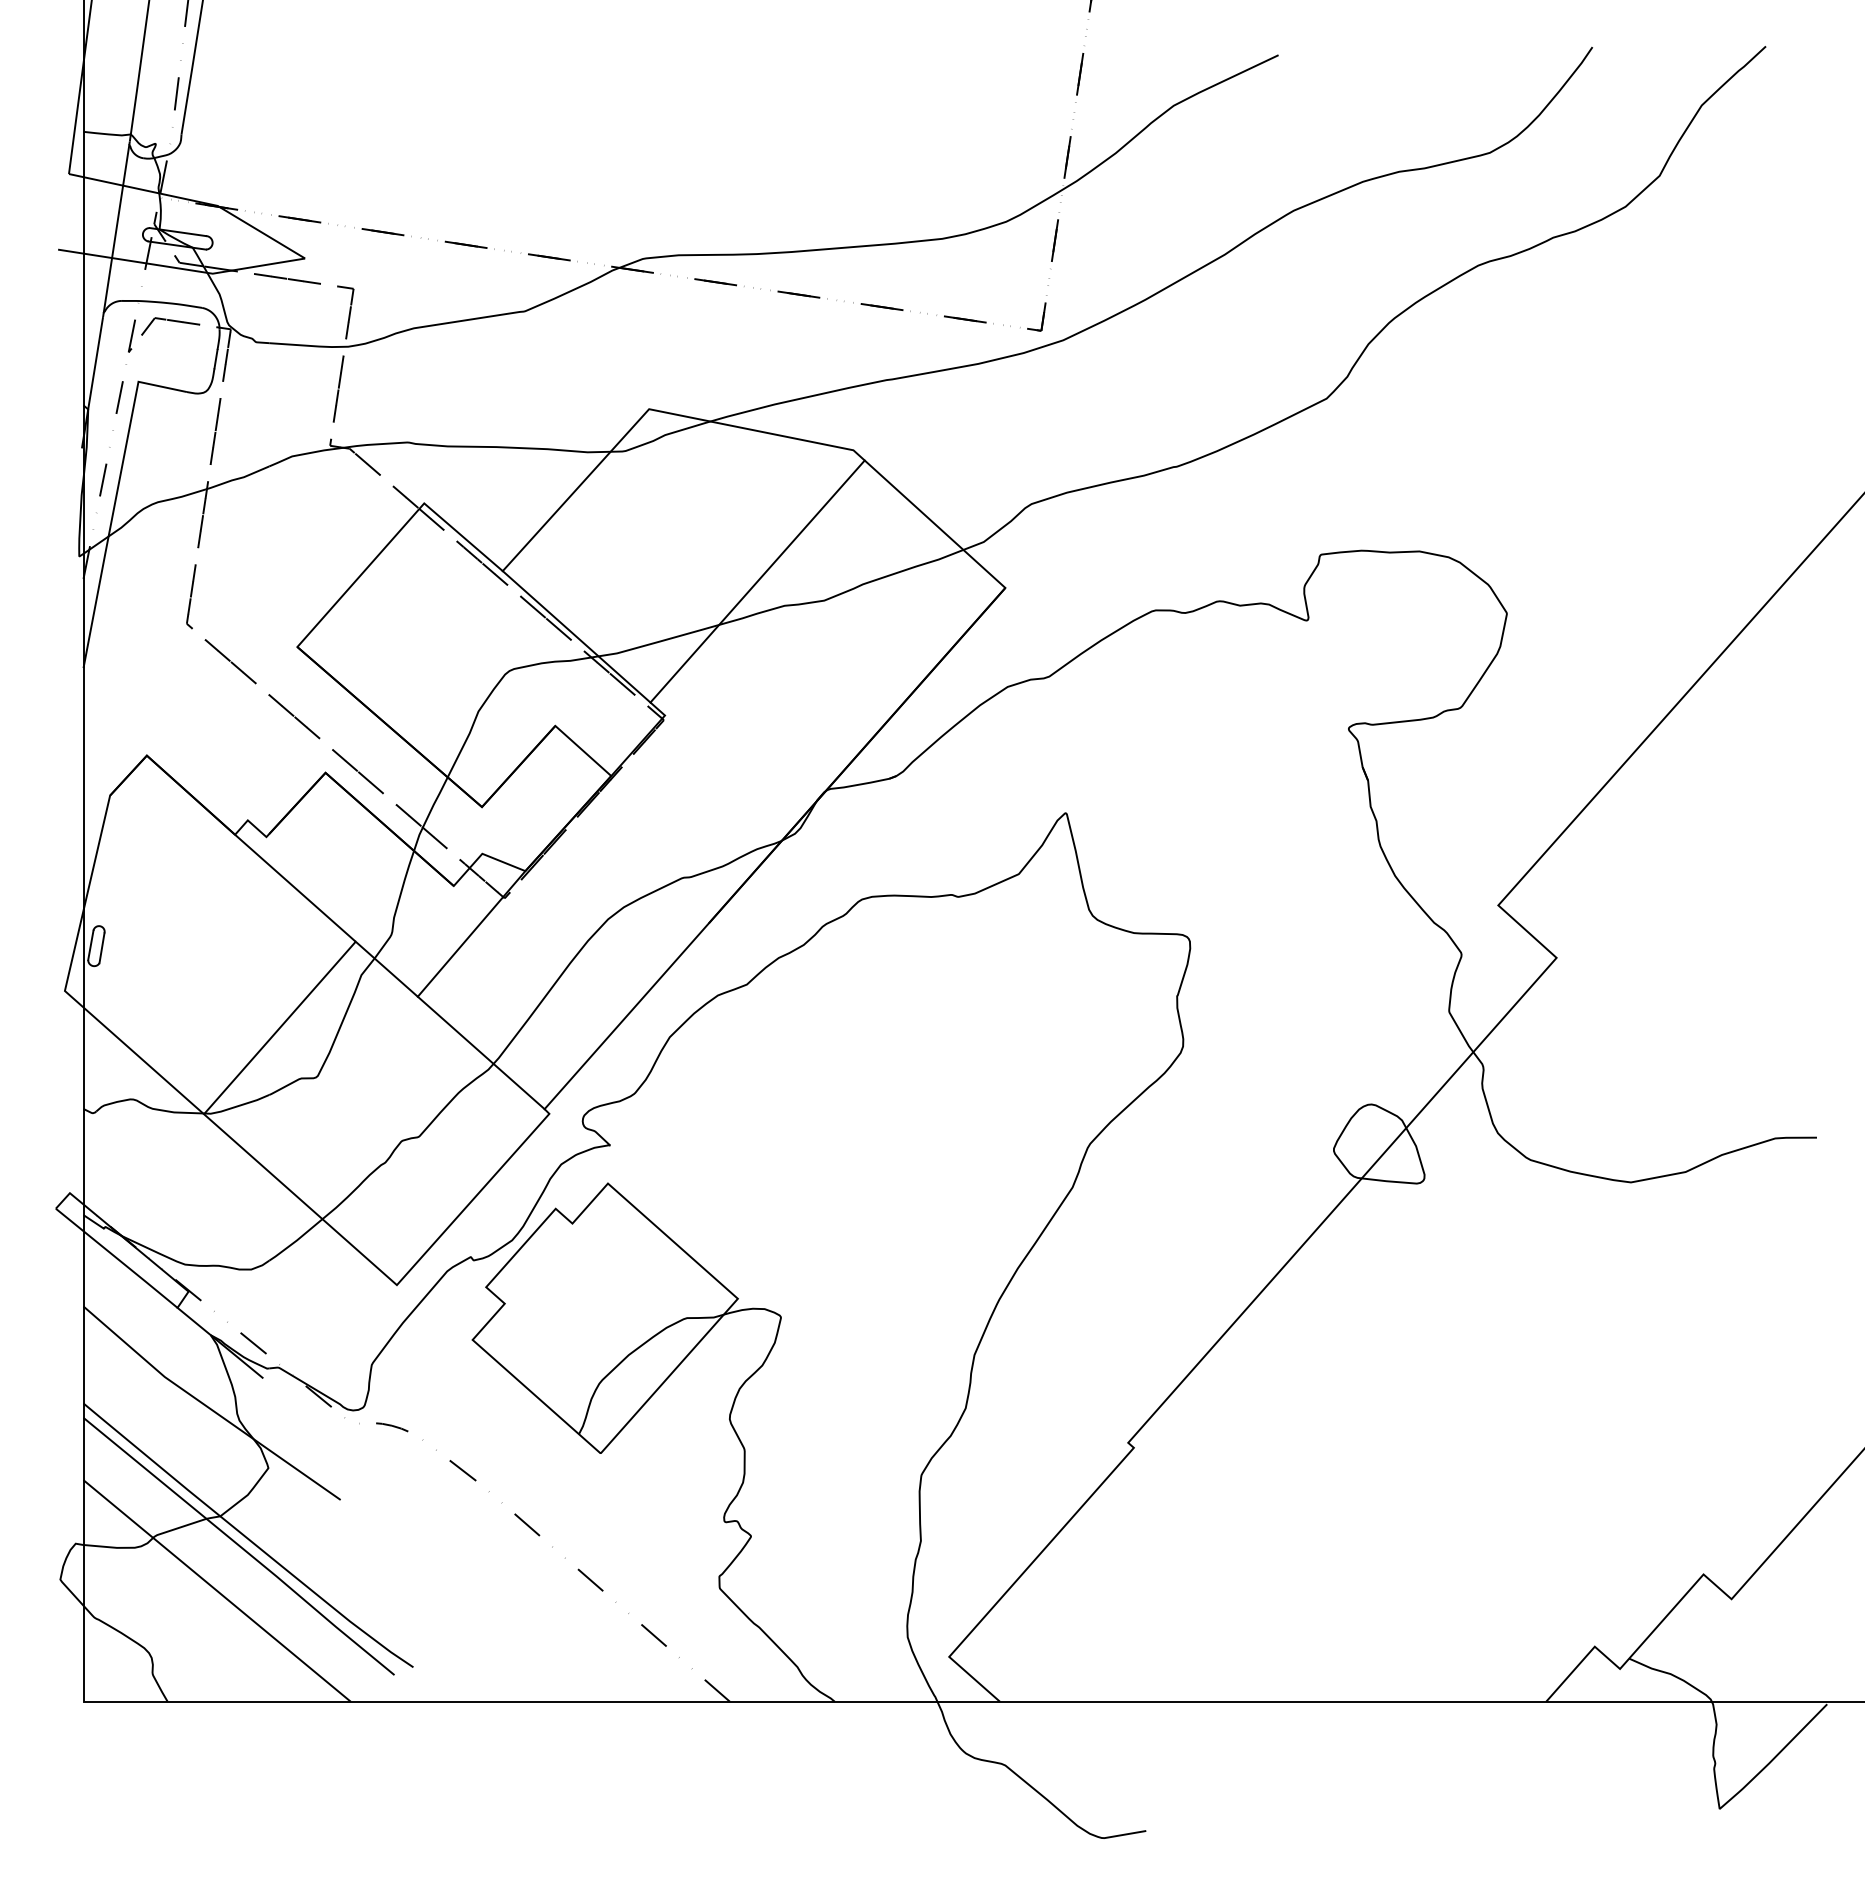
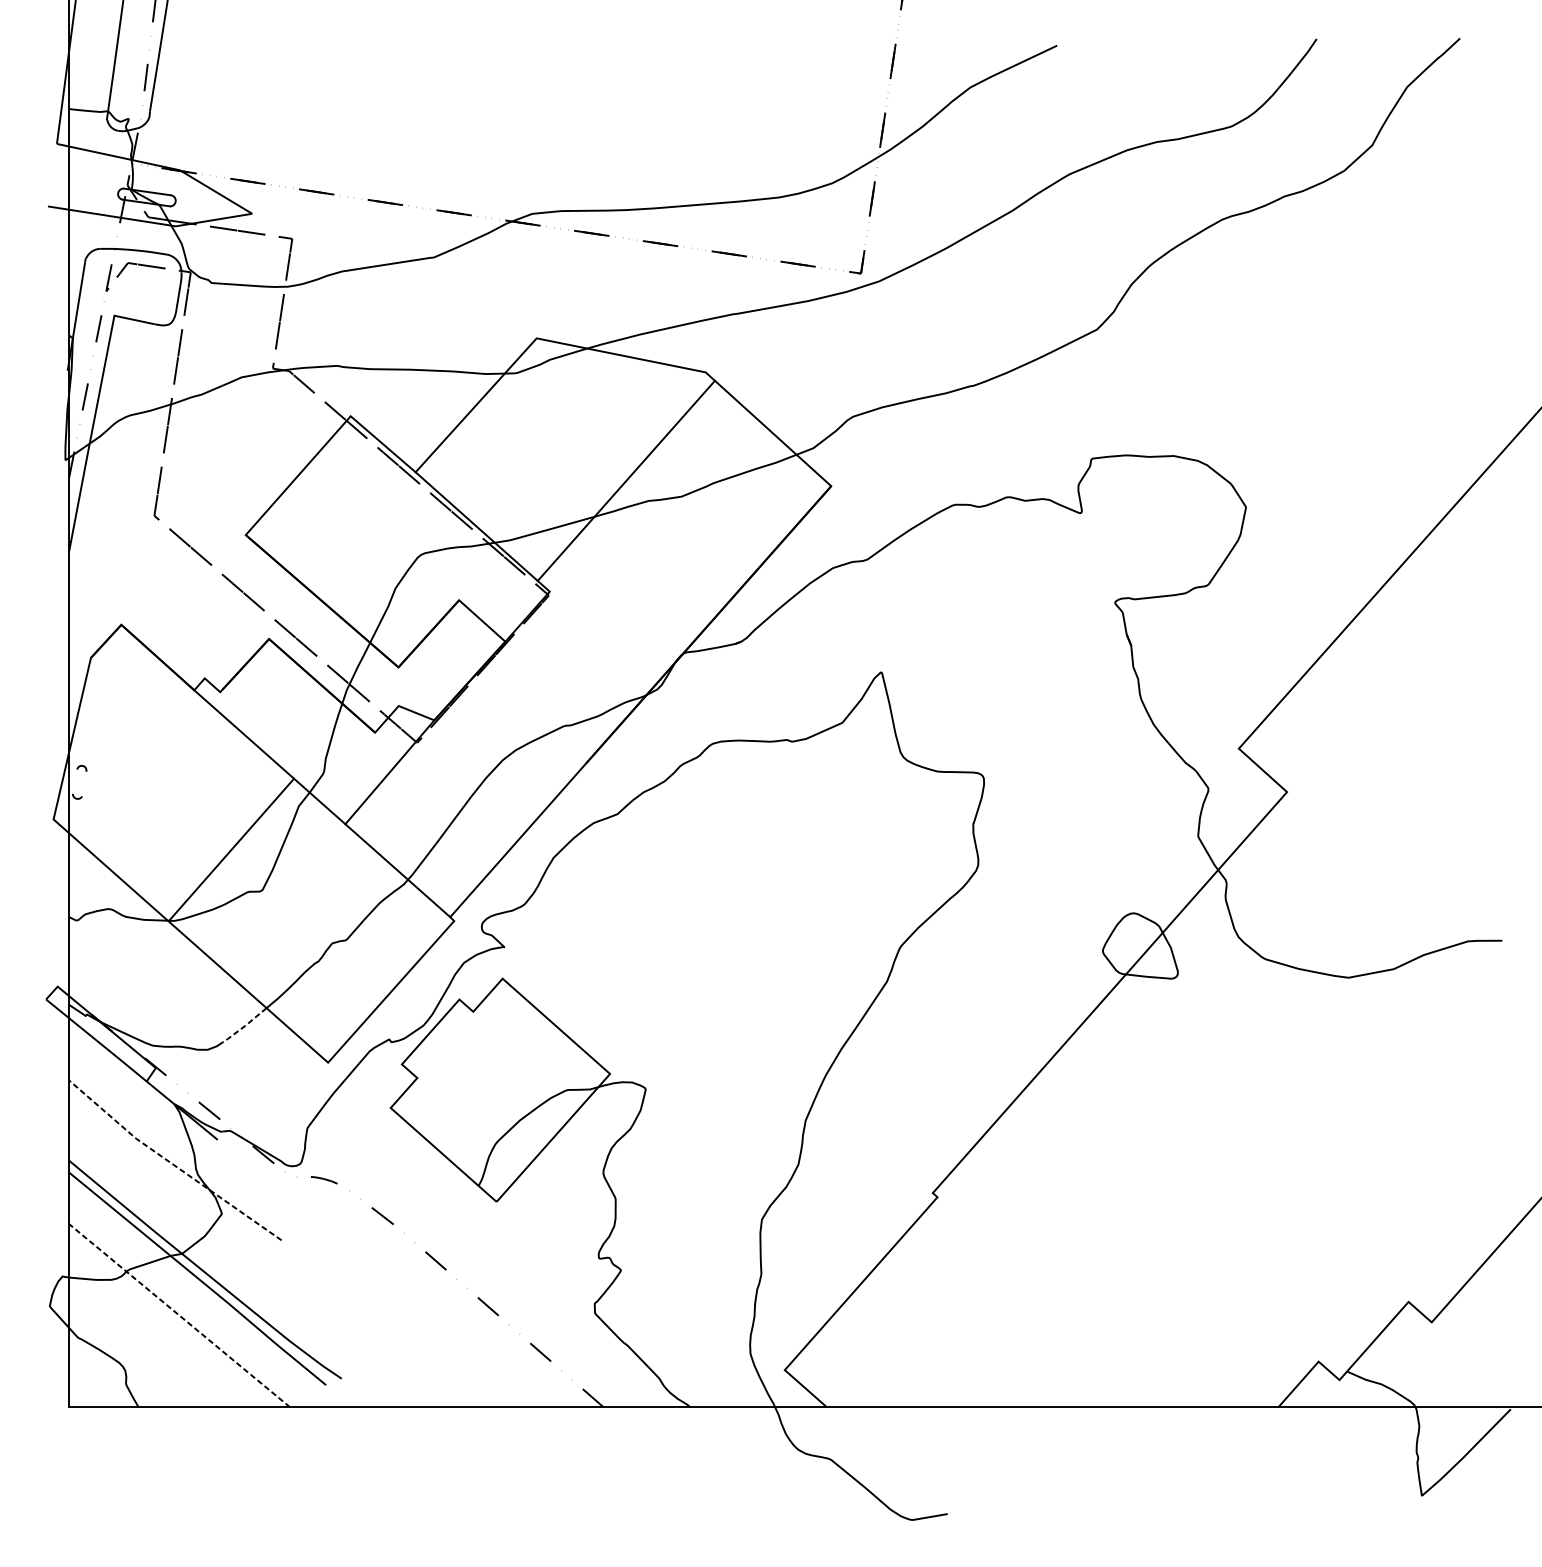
line: (116, 228) -> (96, 188), removed
line: (90, 945) -> (74, 781), removed
line: (101, 948) -> (83, 784), removed
line: (296, 1241) -> (245, 1026), solid -> dashed
line: (208, 1407) -> (172, 1163), solid -> dashed
line: (216, 1590) -> (178, 1315), solid -> dashed

